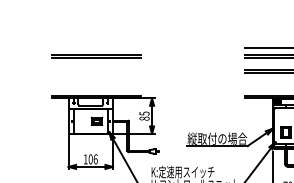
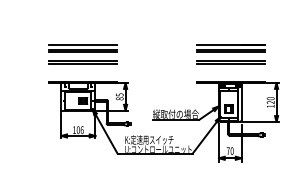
line: (96, 48) -> (82, 44), added
line: (96, 70) -> (82, 61), added

